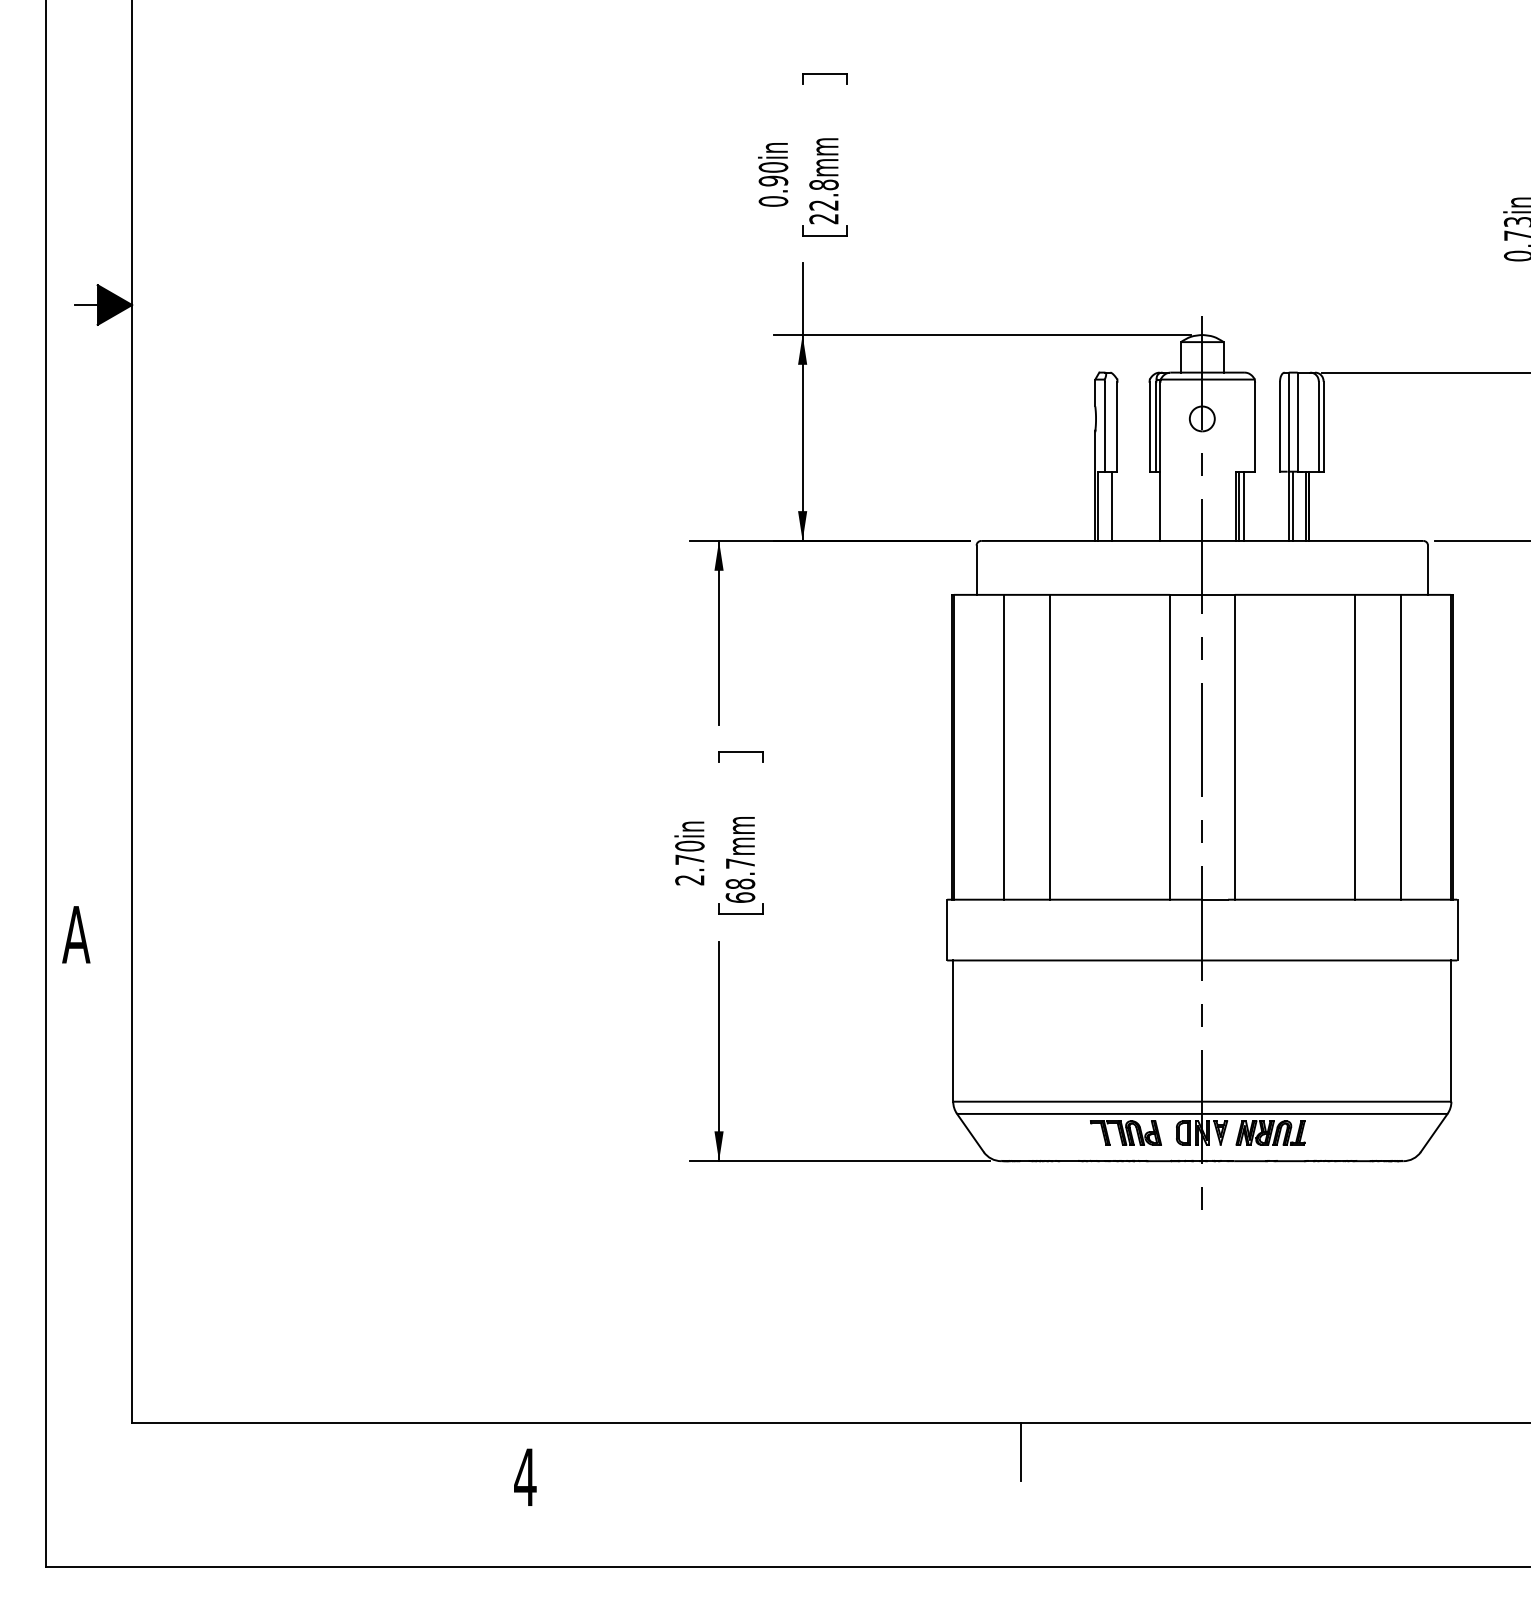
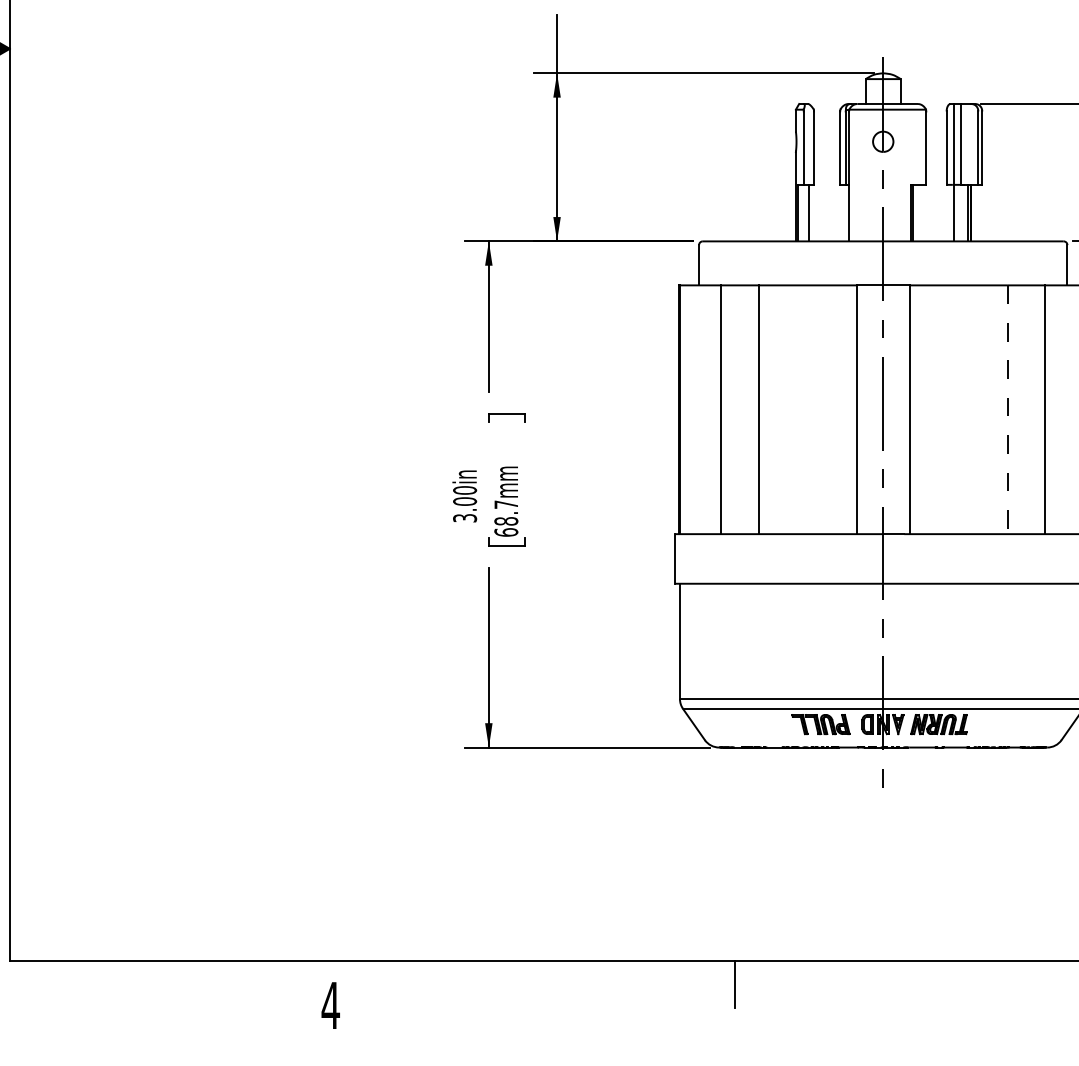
line: (1244, 505) -> (917, 212), removed
line: (1292, 505) -> (956, 212), removed
line: (1355, 747) -> (1008, 409), solid -> dashed
text: (689, 869) -> (464, 509), 2.70in -> 3.00in

